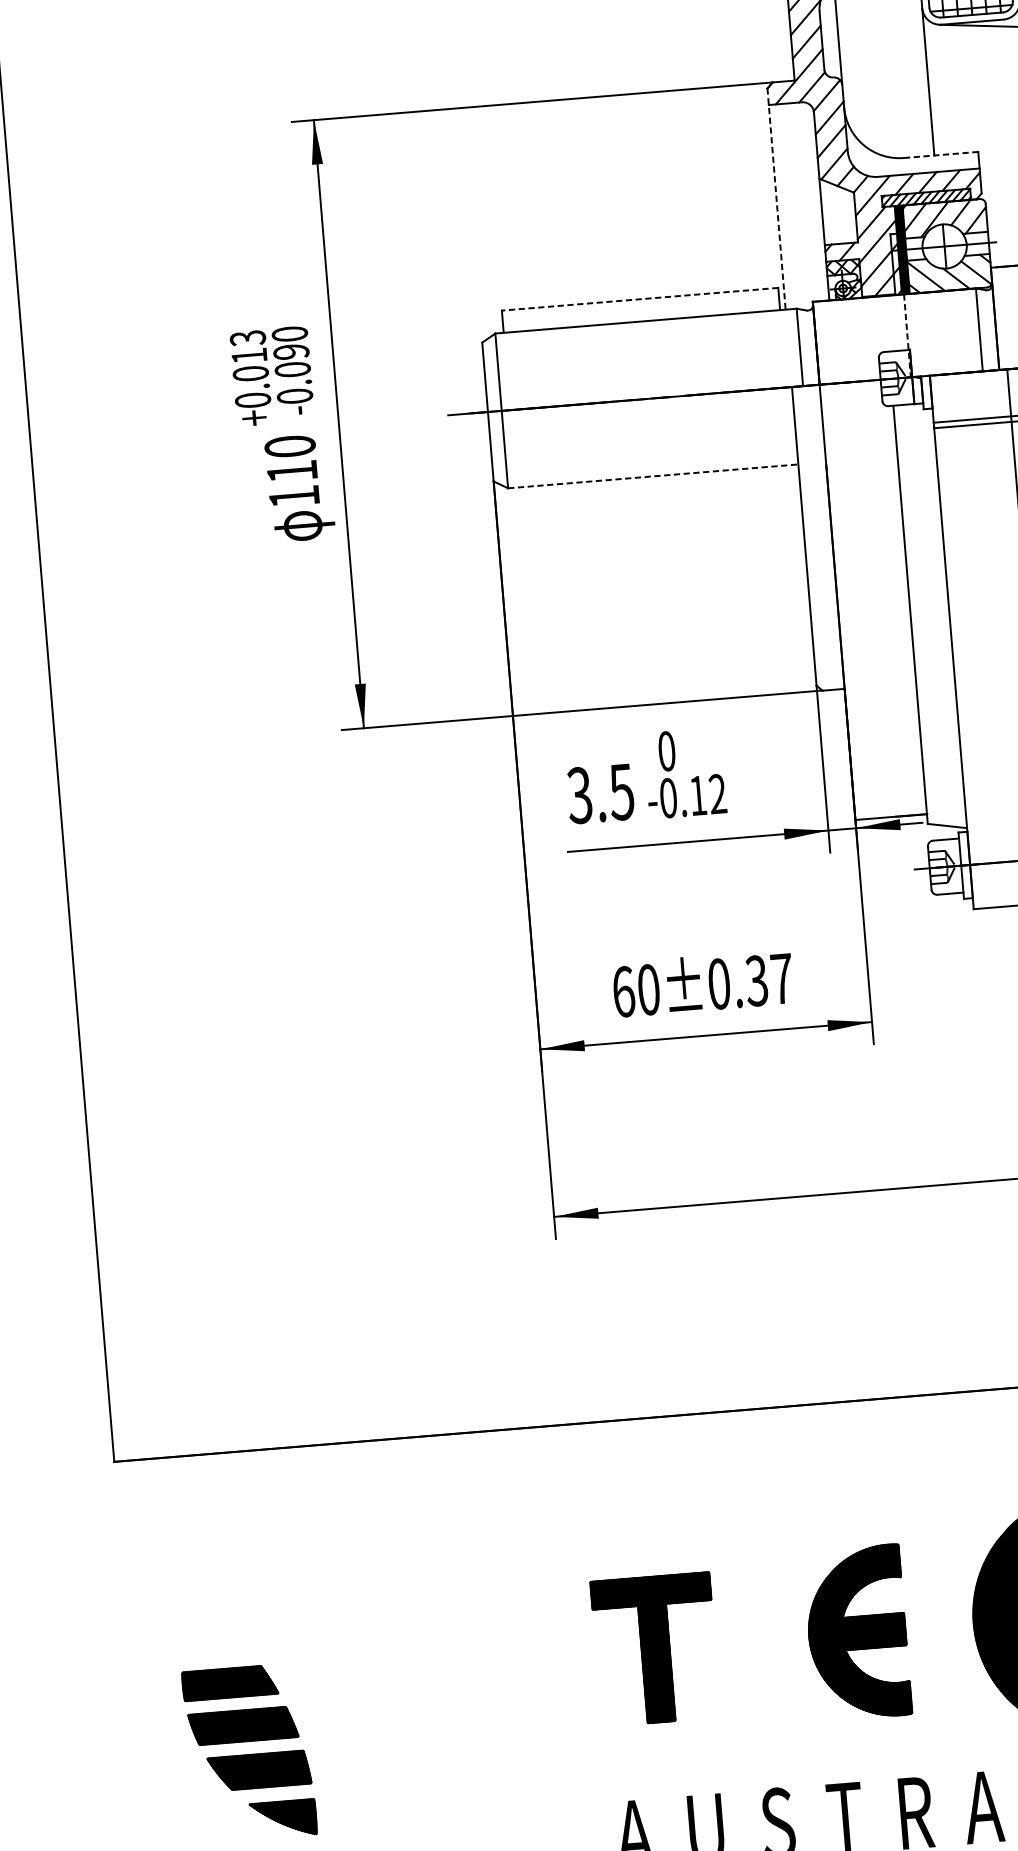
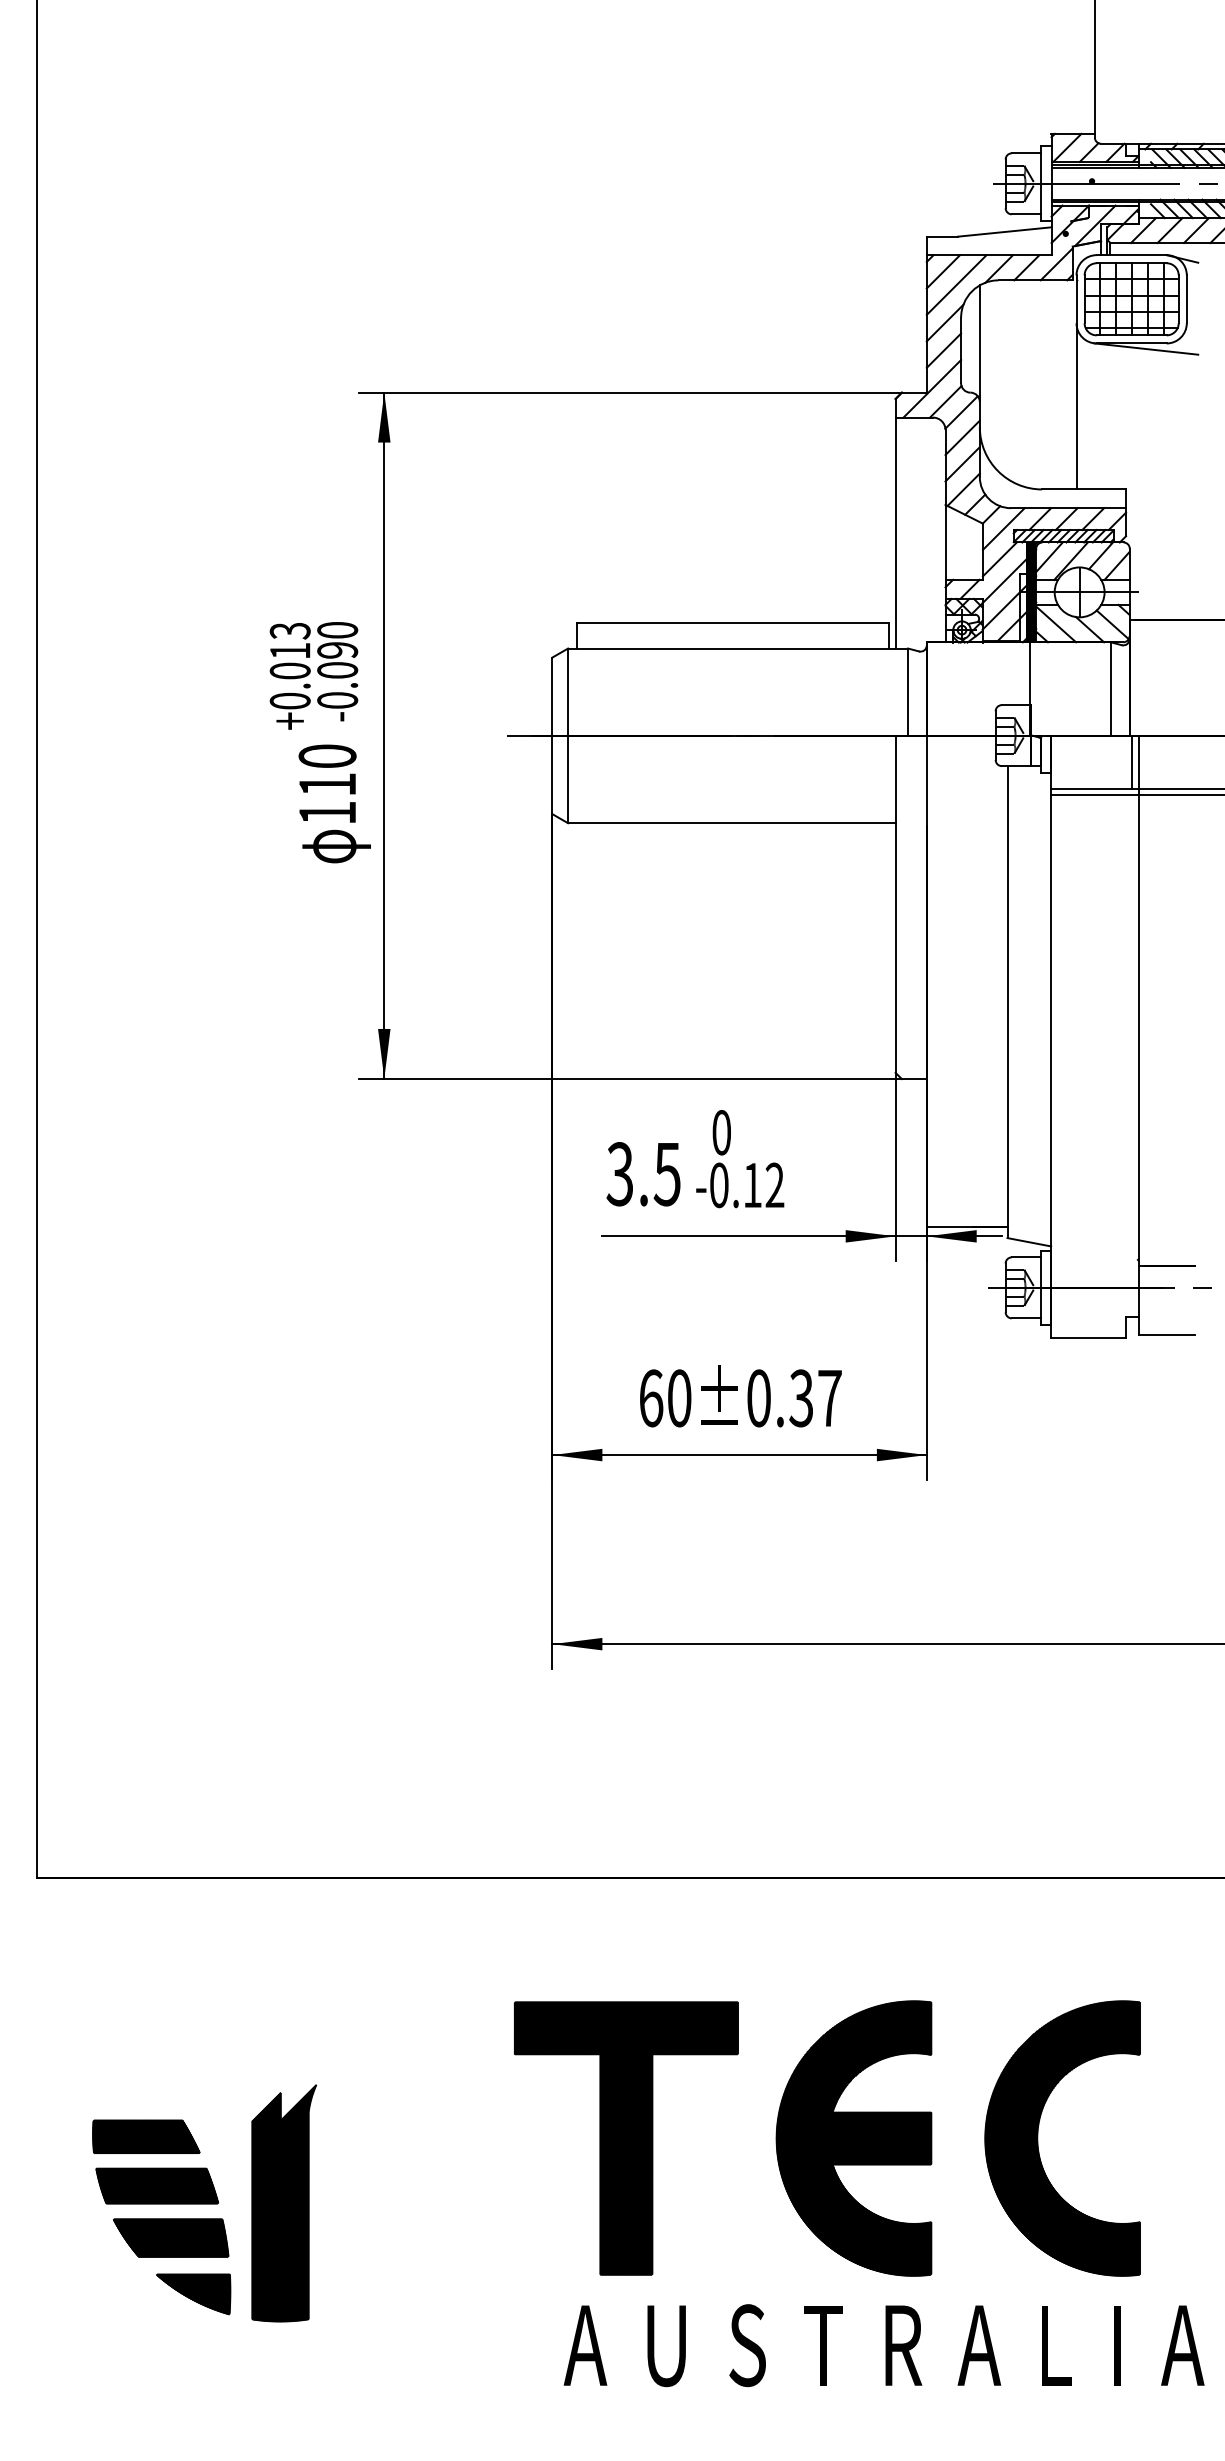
line: (941, 154) -> (1084, 489), dashed -> solid
line: (776, 198) -> (895, 523), dashed -> solid
line: (640, 299) -> (733, 623), dashed -> solid
line: (907, 336) -> (1029, 689), dashed -> solid
line: (1003, 392) -> (1132, 761), added
line: (652, 476) -> (731, 823), dashed -> solid
part: (856, 1633) -> (853, 2138), size x1.43
part: (655, 1649) -> (626, 2138), size x1.67
part: (357, 1732) -> (284, 2203), added

